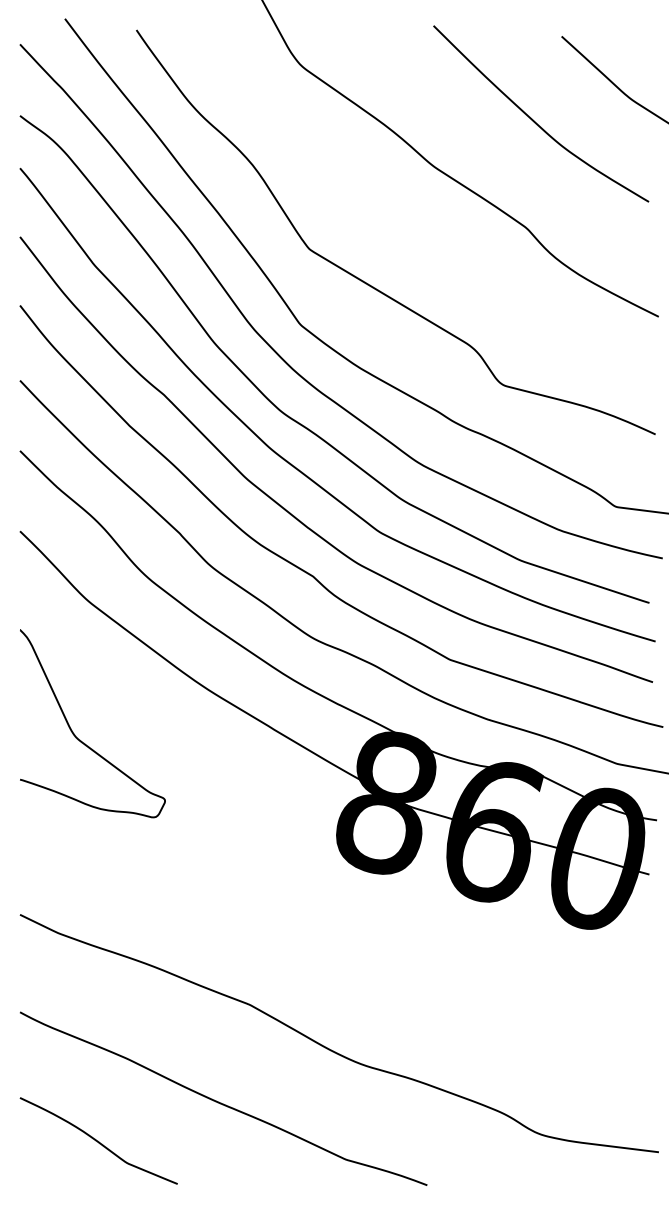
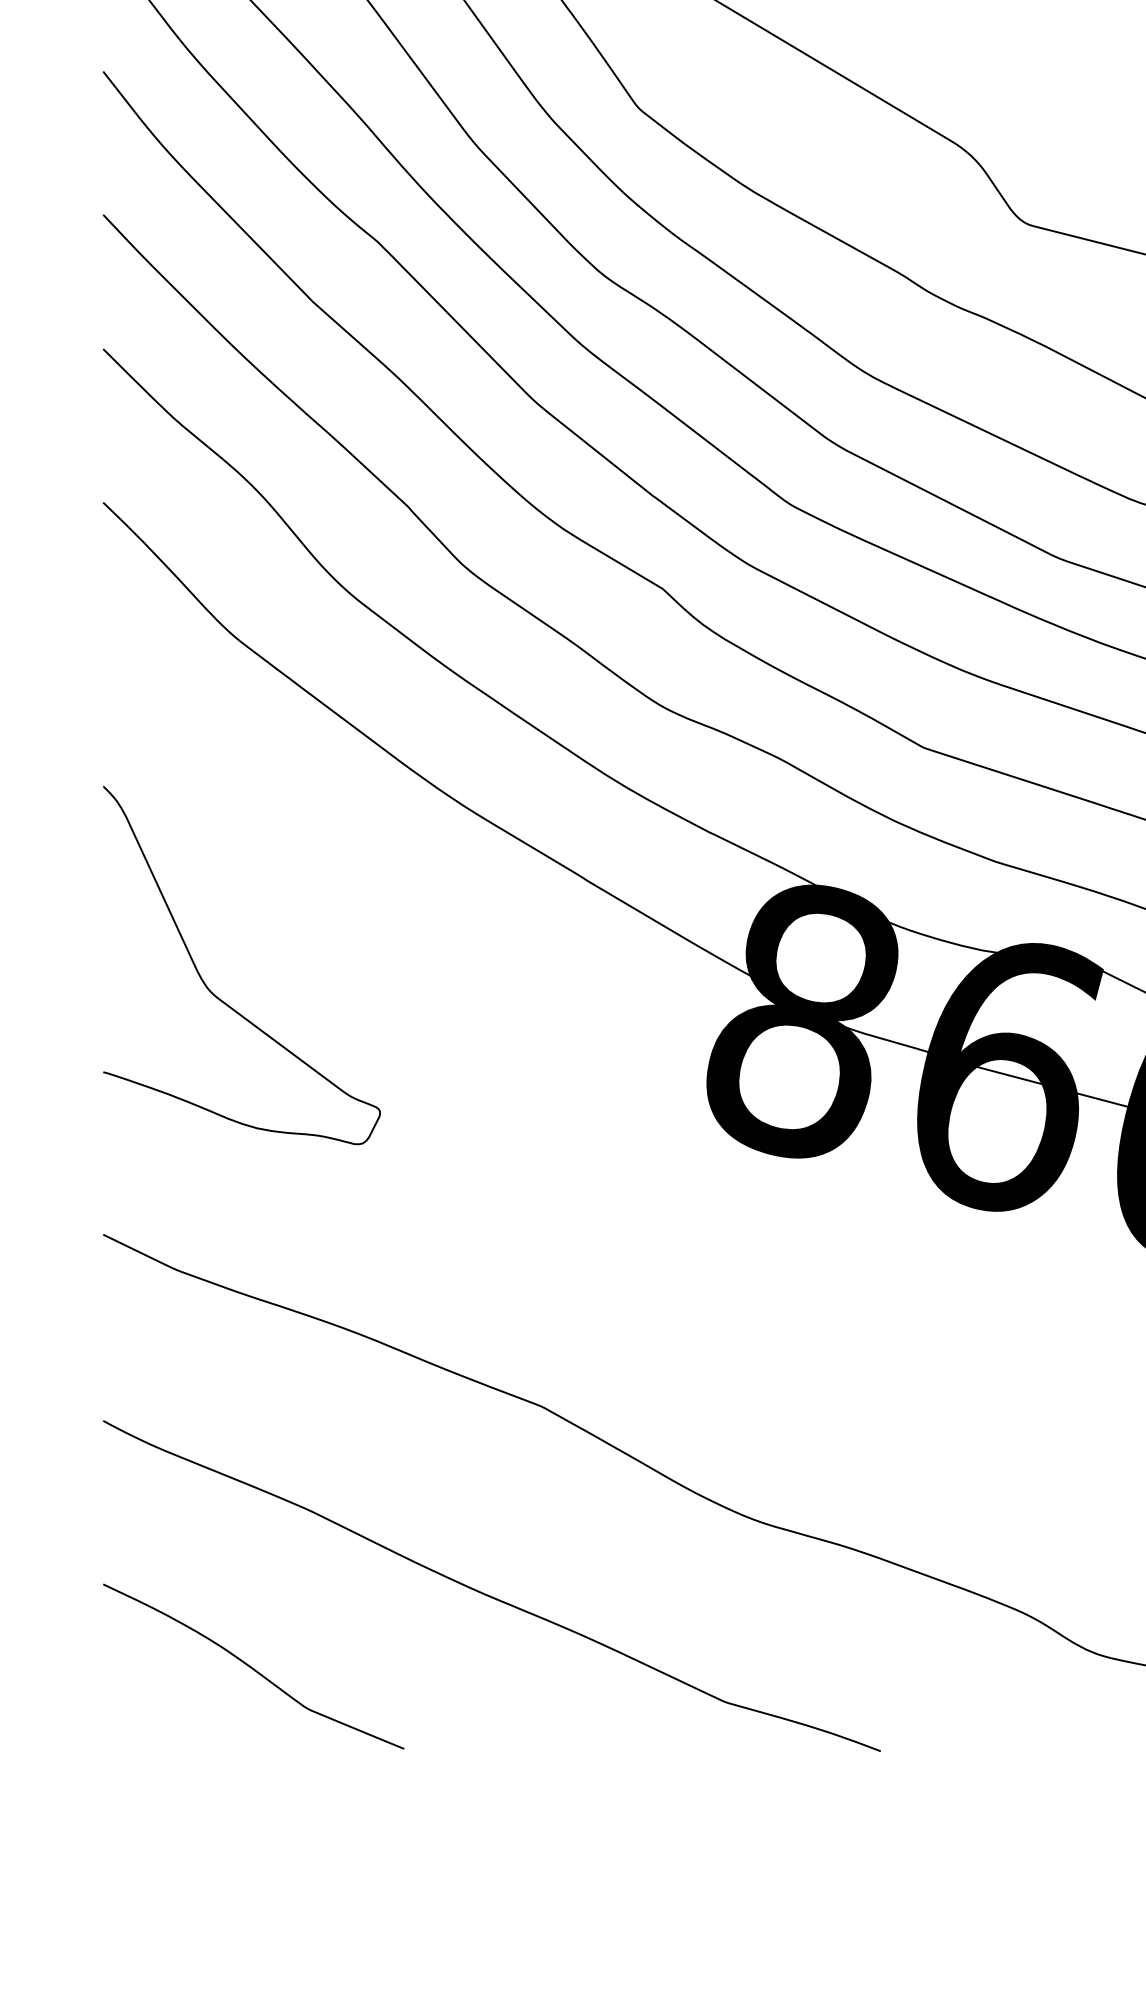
curve: (75, 734) -> (209, 986), moved

